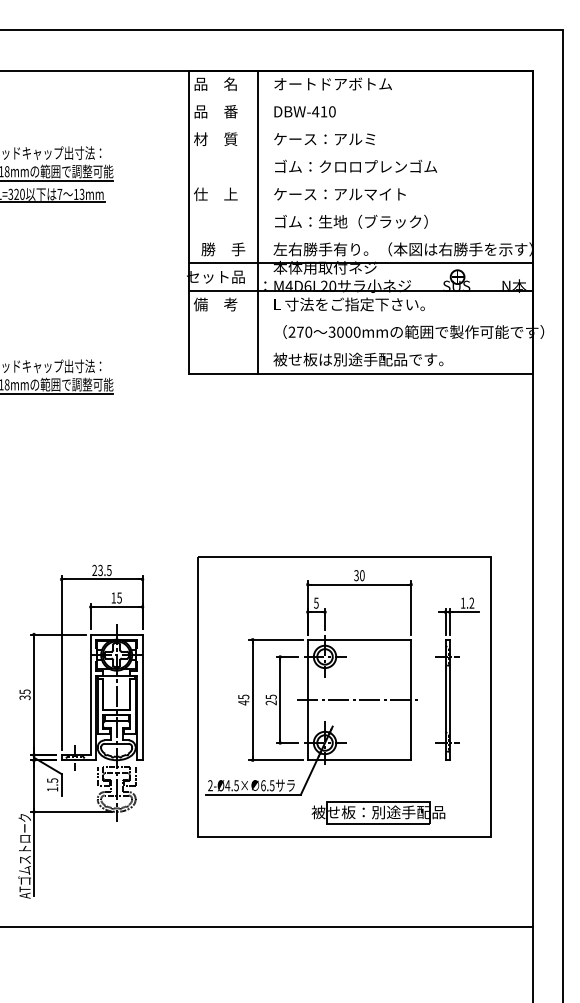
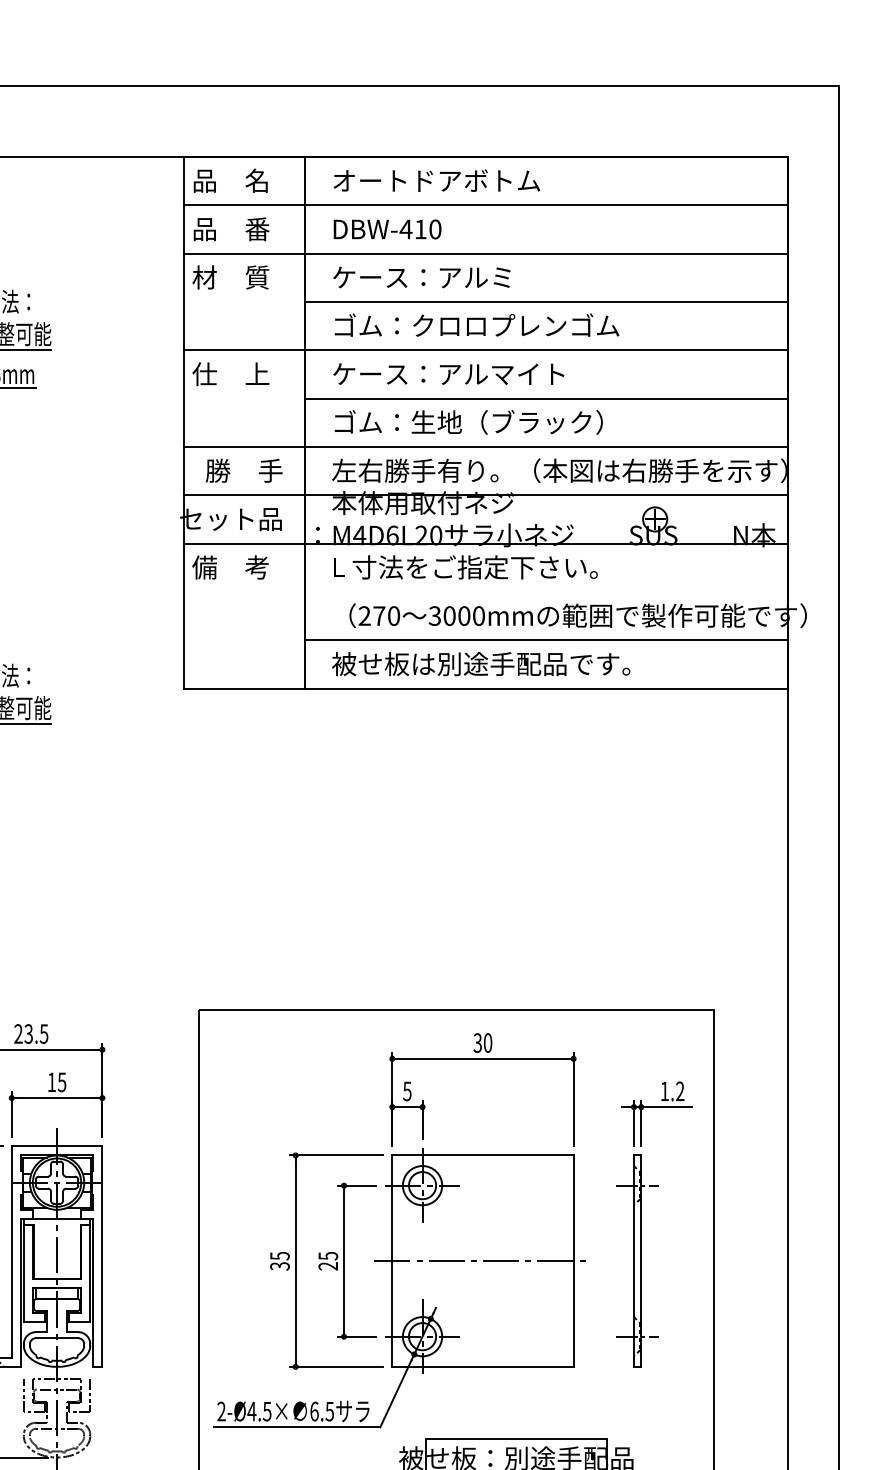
line: (361, 98) -> (486, 206), added
line: (361, 125) -> (486, 253), added
line: (395, 153) -> (546, 302), added
line: (361, 180) -> (486, 349), added
line: (395, 208) -> (546, 398), added
line: (361, 235) -> (486, 446), added
line: (395, 346) -> (546, 641), added
text: (243, 702) -> (279, 1265), 45 -> 35

